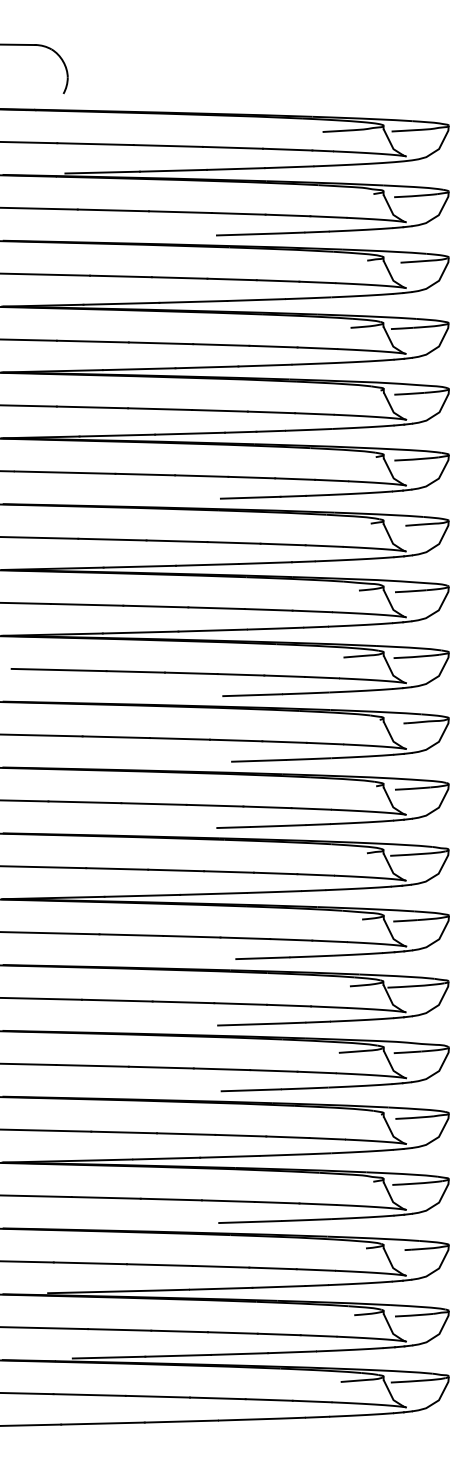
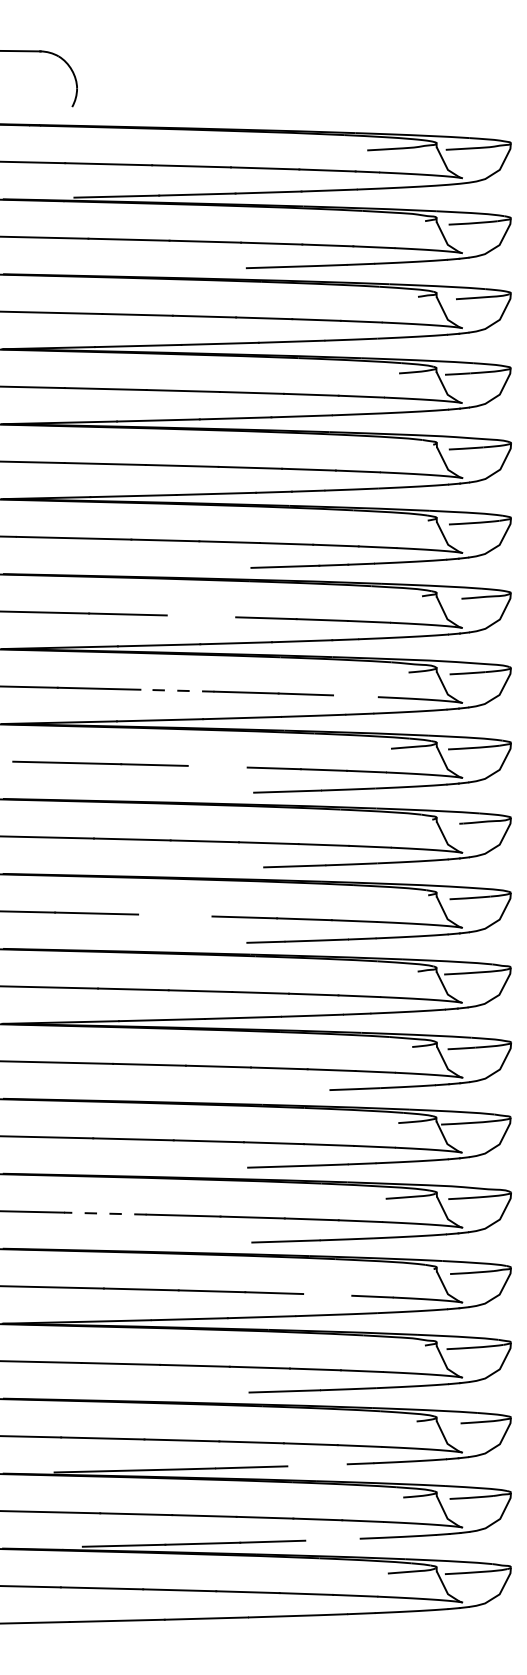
line: (176, 541) -> (200, 616), removed
line: (155, 606) -> (176, 690), solid -> dashed
line: (311, 611) -> (354, 696), removed
line: (190, 673) -> (216, 766), removed
line: (153, 803) -> (174, 914), removed
line: (262, 958) -> (298, 1091), removed
line: (92, 1065) -> (105, 1213), solid -> dashed
line: (287, 1137) -> (327, 1295), removed
line: (278, 1286) -> (317, 1464), removed
line: (292, 1352) -> (332, 1539), removed

